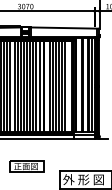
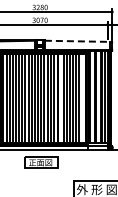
line: (64, 28) -> (78, 41), solid -> dashed
part: (27, 166) -> (41, 162), moved

